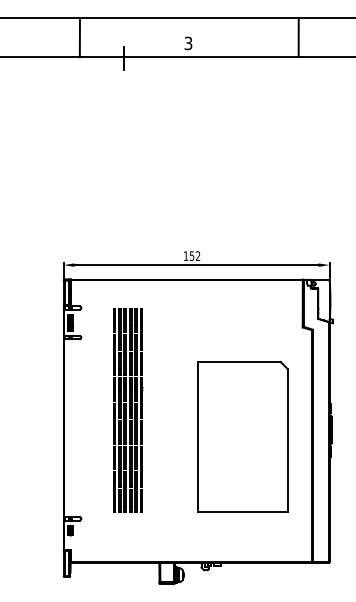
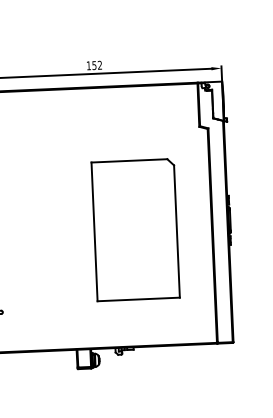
part: (128, 410) -> (42, 210), removed
part: (242, 436) -> (135, 229), moved

